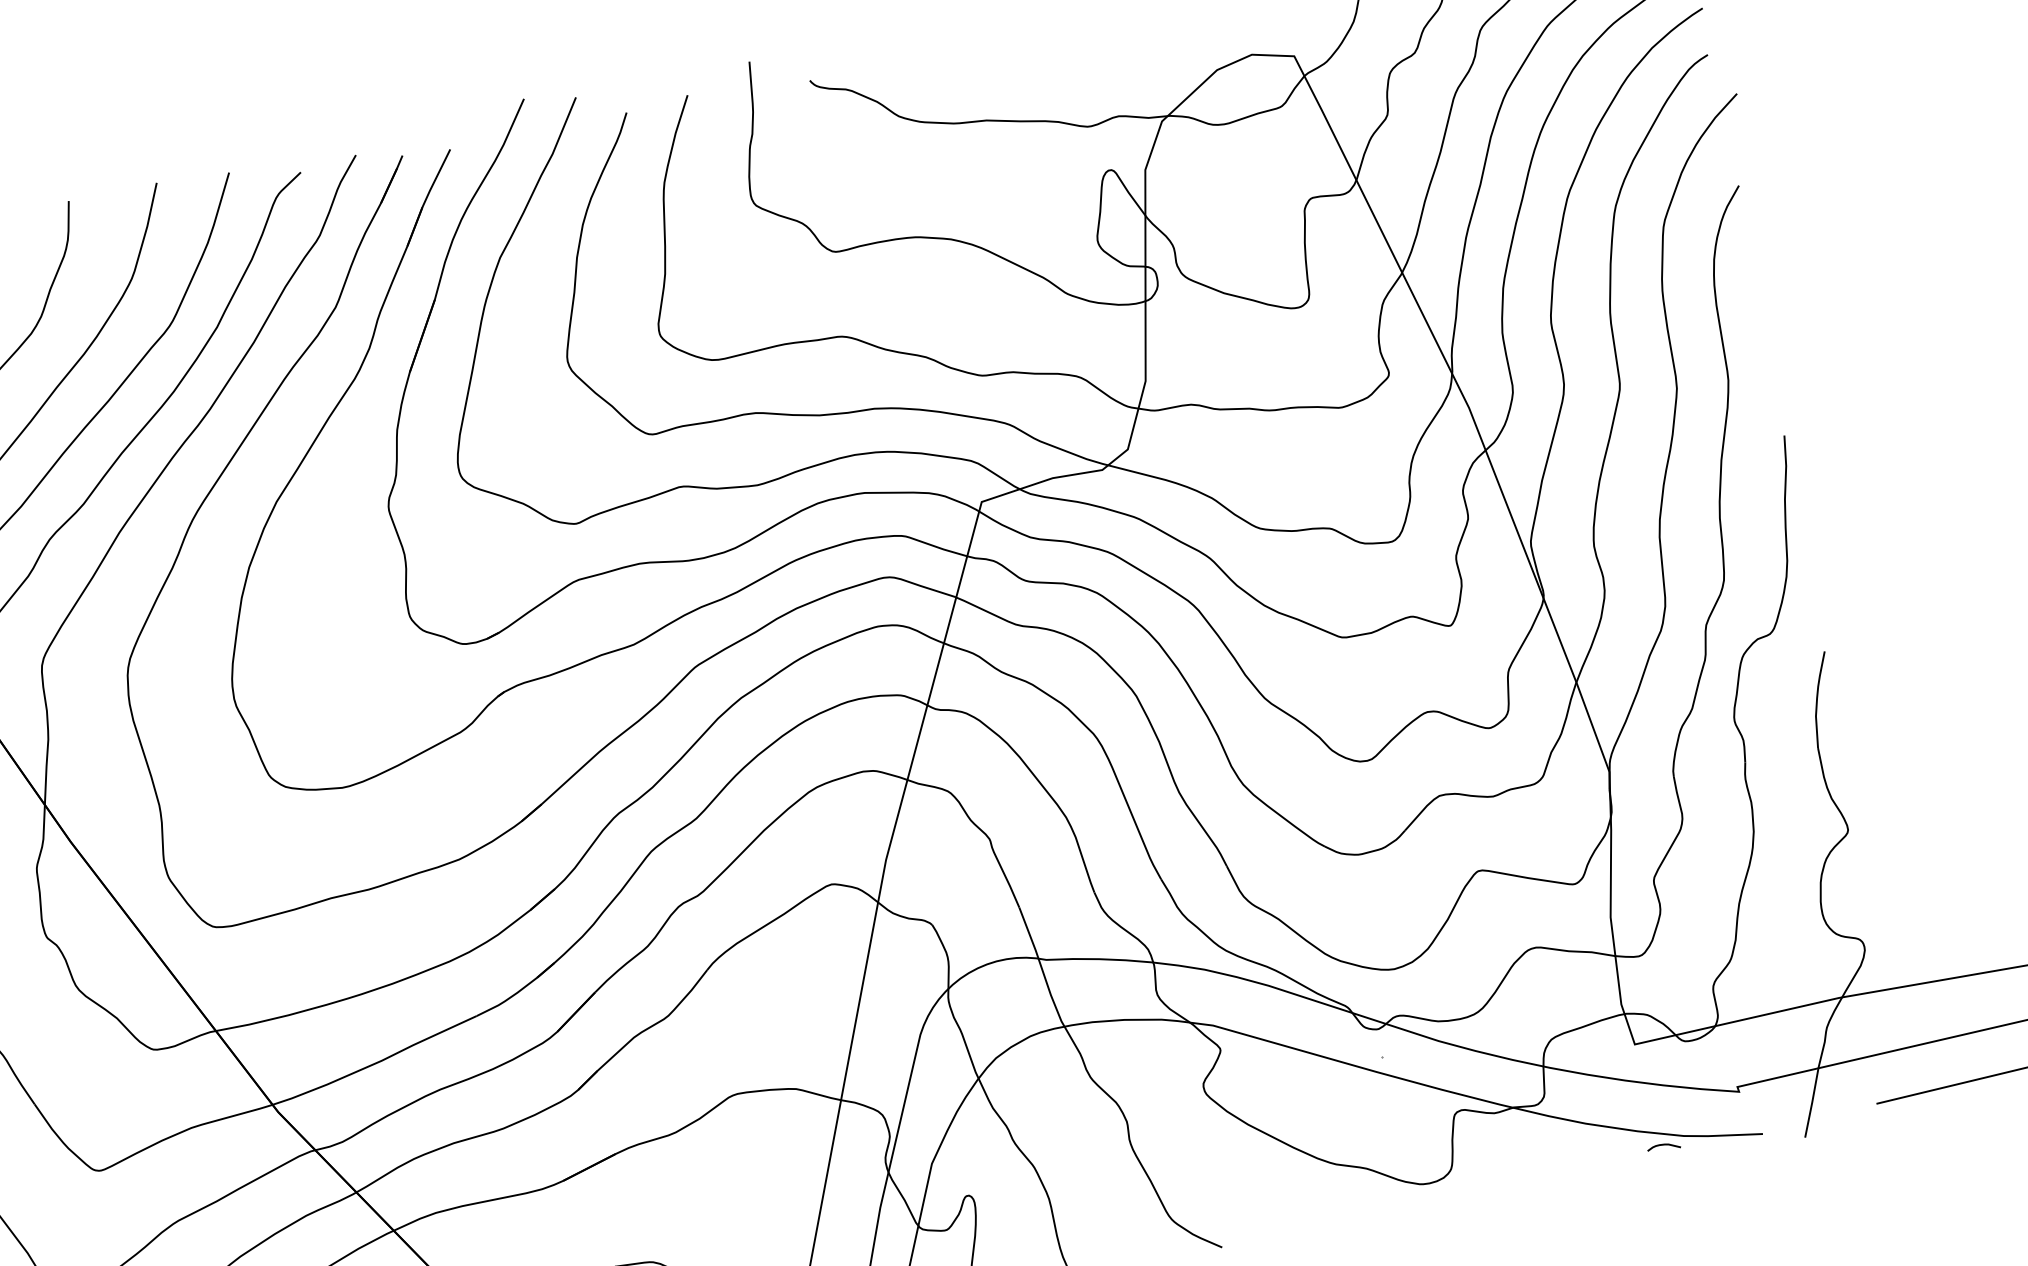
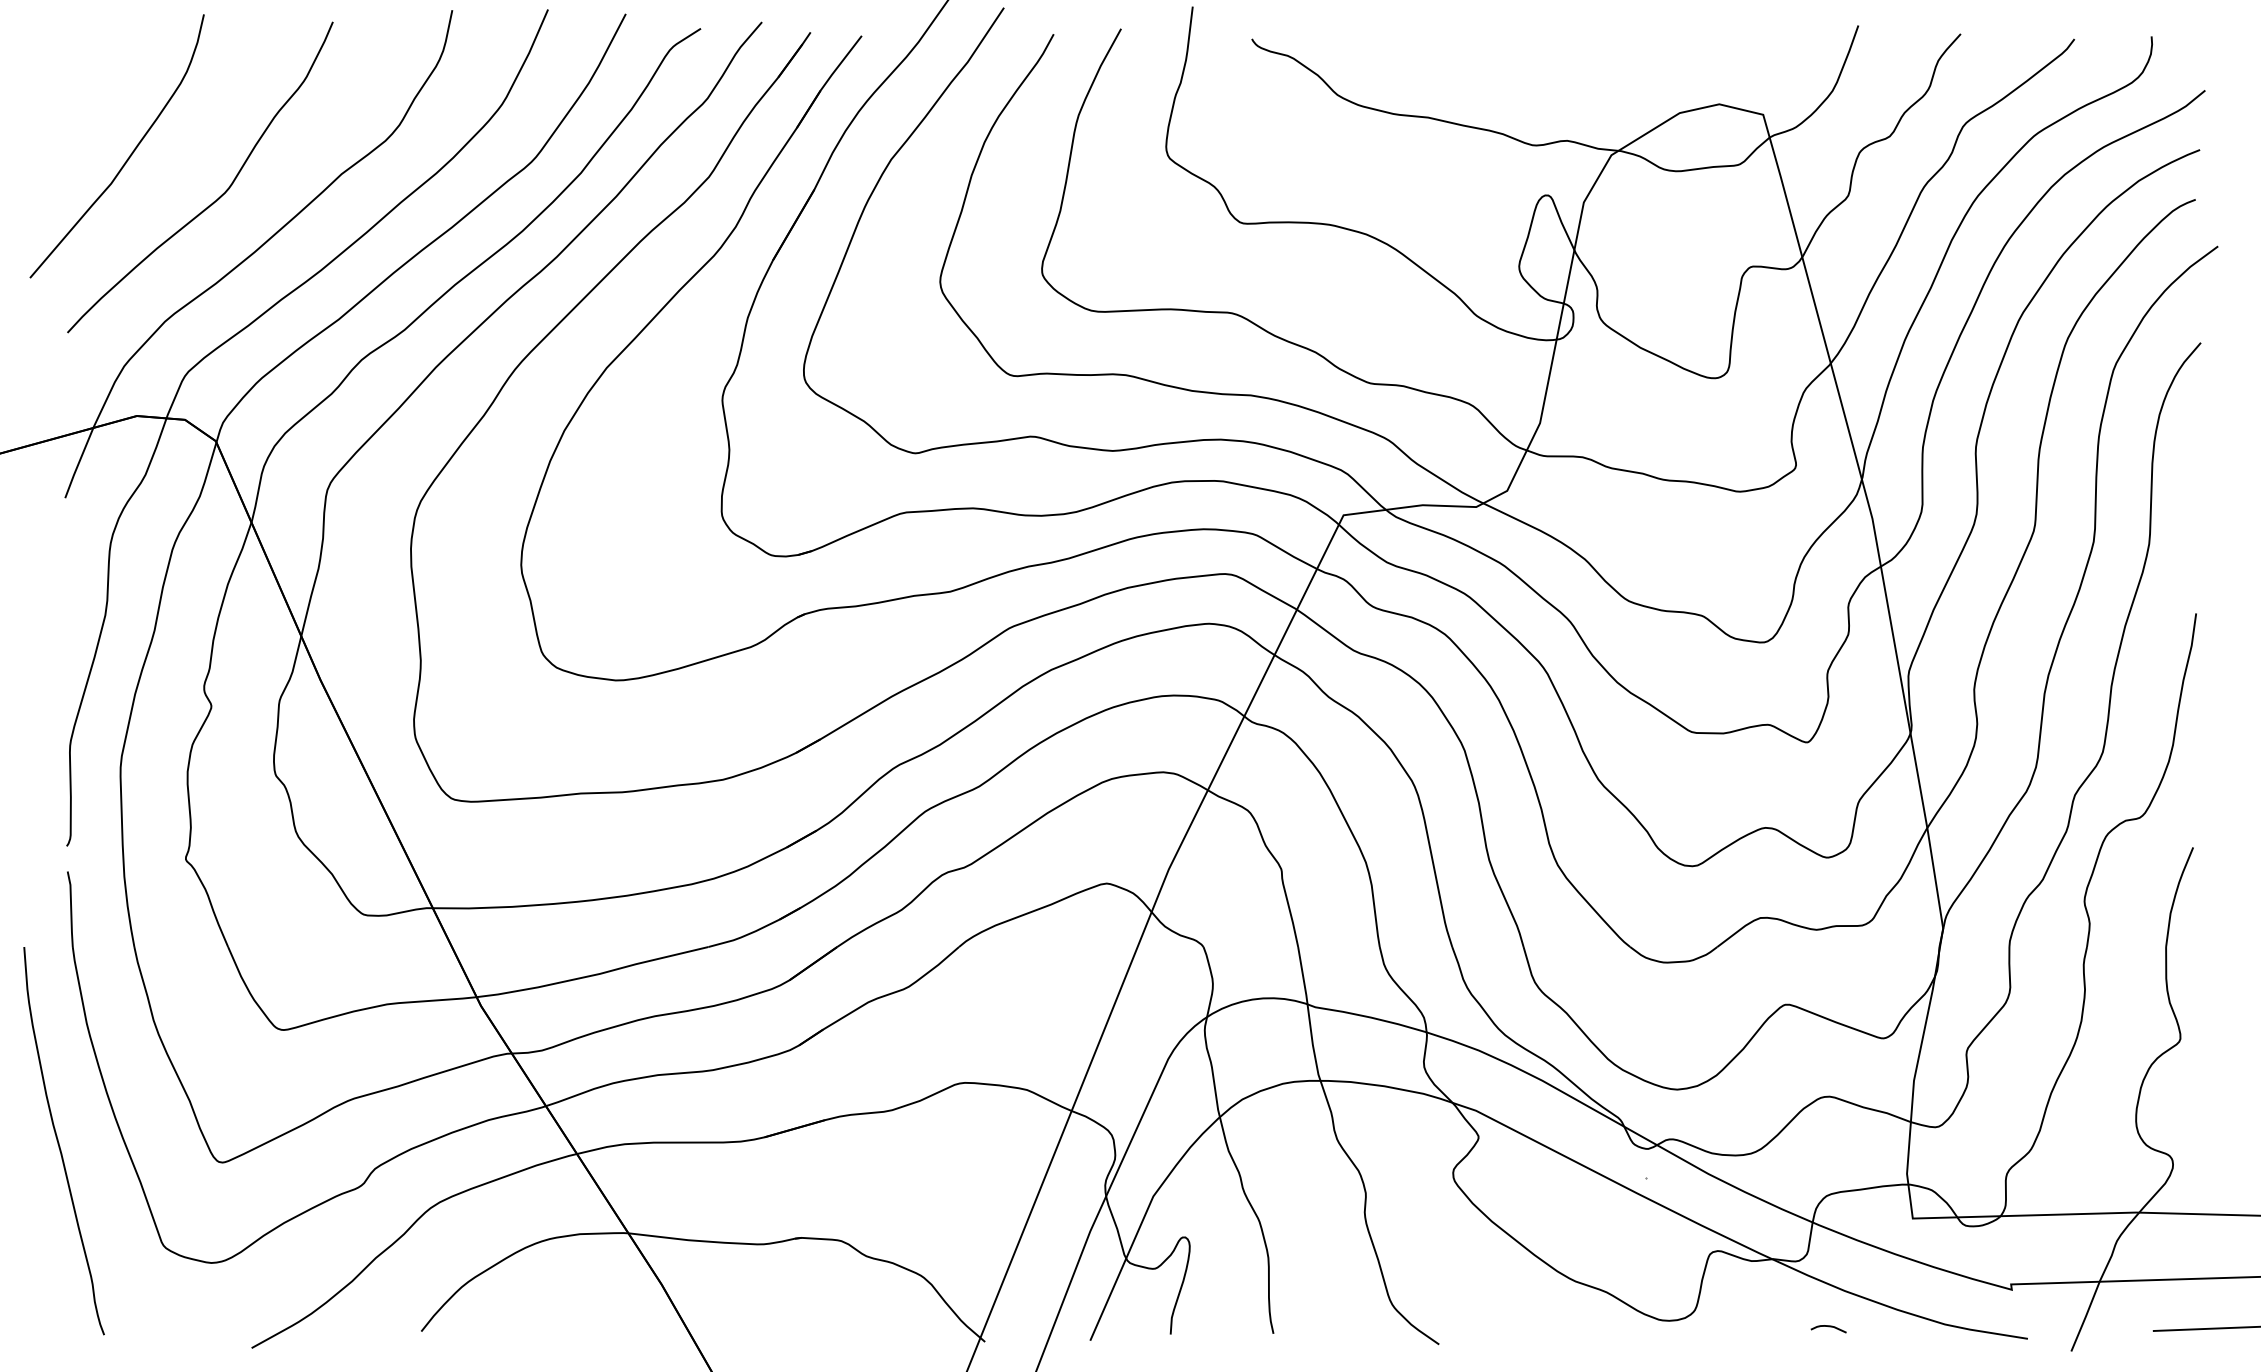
curve: (1663, 1145) -> (1828, 1327), moved

